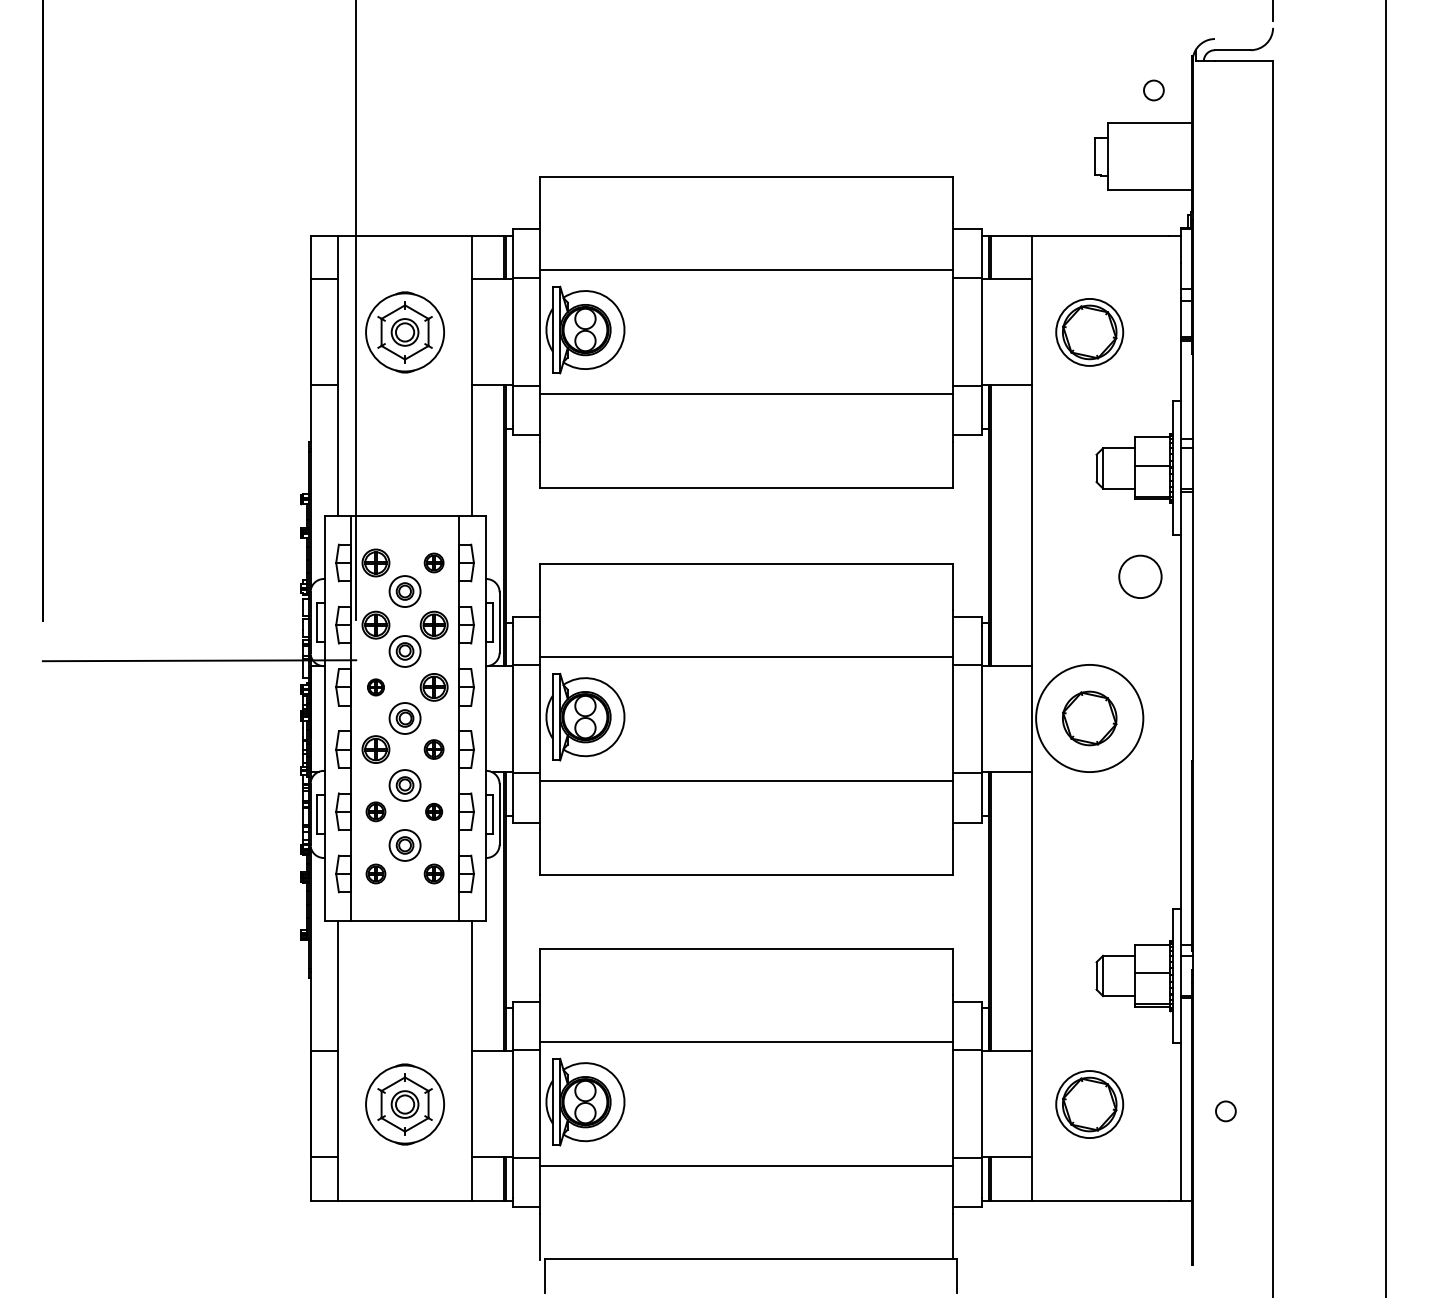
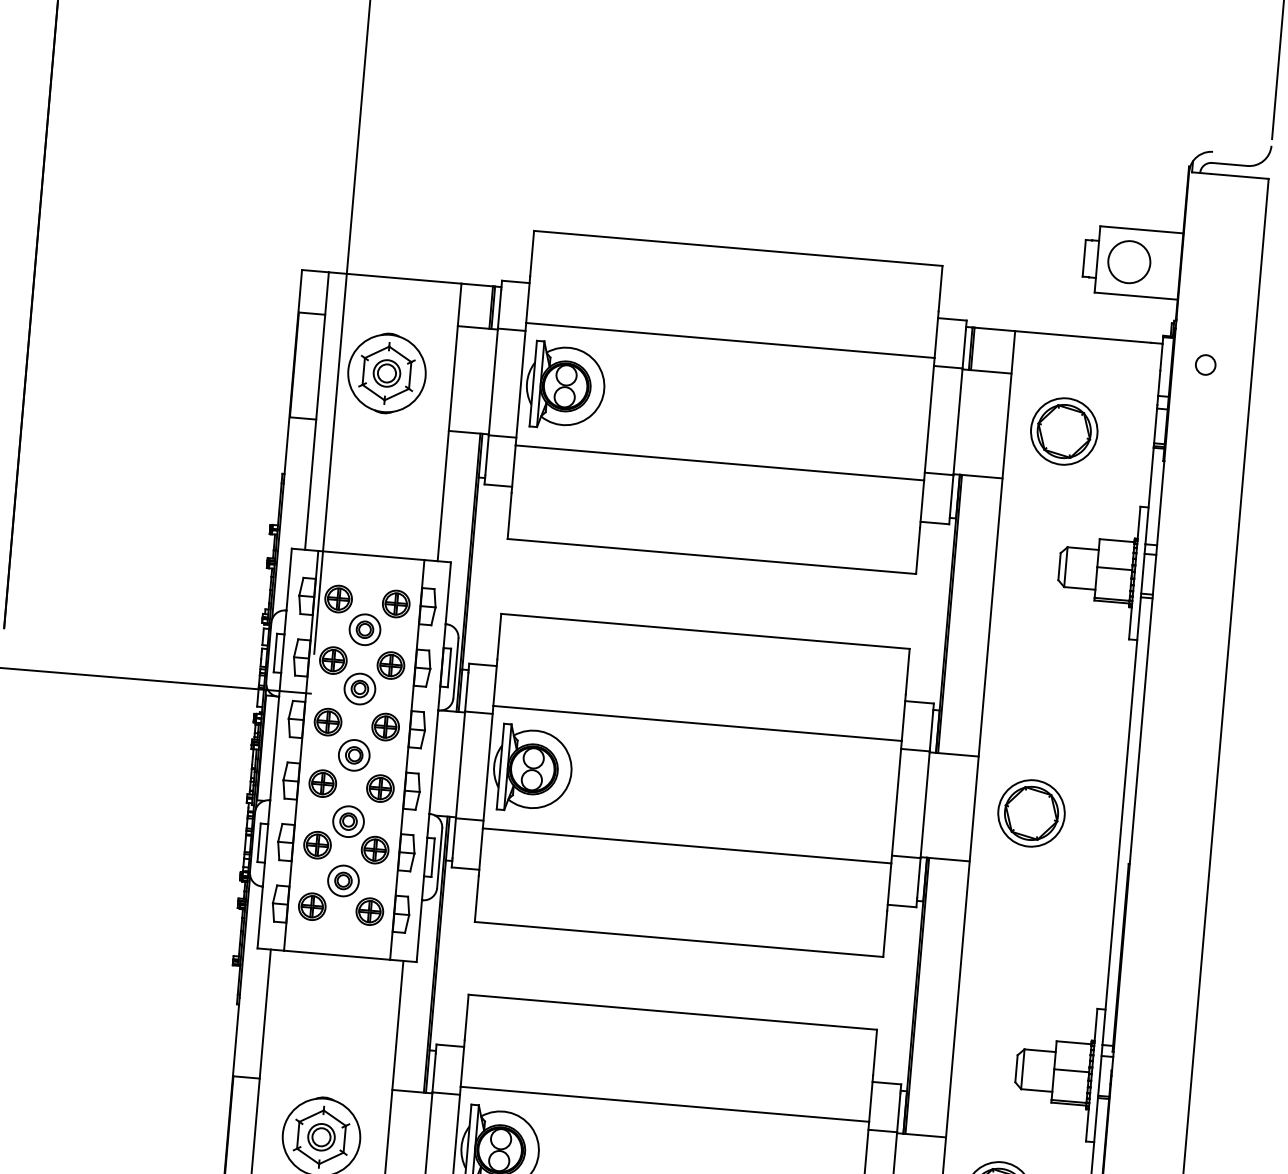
circle: (1153, 90) -> (1205, 364), moved
part: (433, 562) -> (395, 603), size x1.43
circle: (1140, 576) -> (1129, 261), moved
part: (375, 687) -> (327, 722), size x1.67
circle: (1089, 718) -> (1031, 813), size x0.62
part: (433, 749) -> (379, 788), size x1.43
part: (375, 811) -> (317, 844), size x1.43
part: (433, 811) -> (374, 849), size x1.67
part: (375, 873) -> (311, 906), size x1.43
part: (433, 873) -> (369, 911), size x1.43

